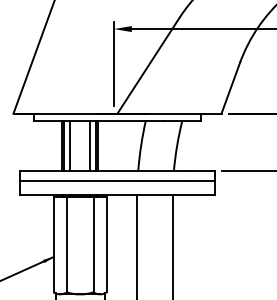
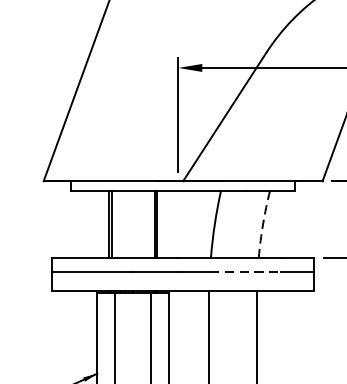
line: (70, 145) -> (120, 224), removed
line: (89, 145) -> (145, 224), removed
arc: (177, 145) -> (263, 224), solid -> dashed
line: (164, 181) -> (246, 272), solid -> dashed

